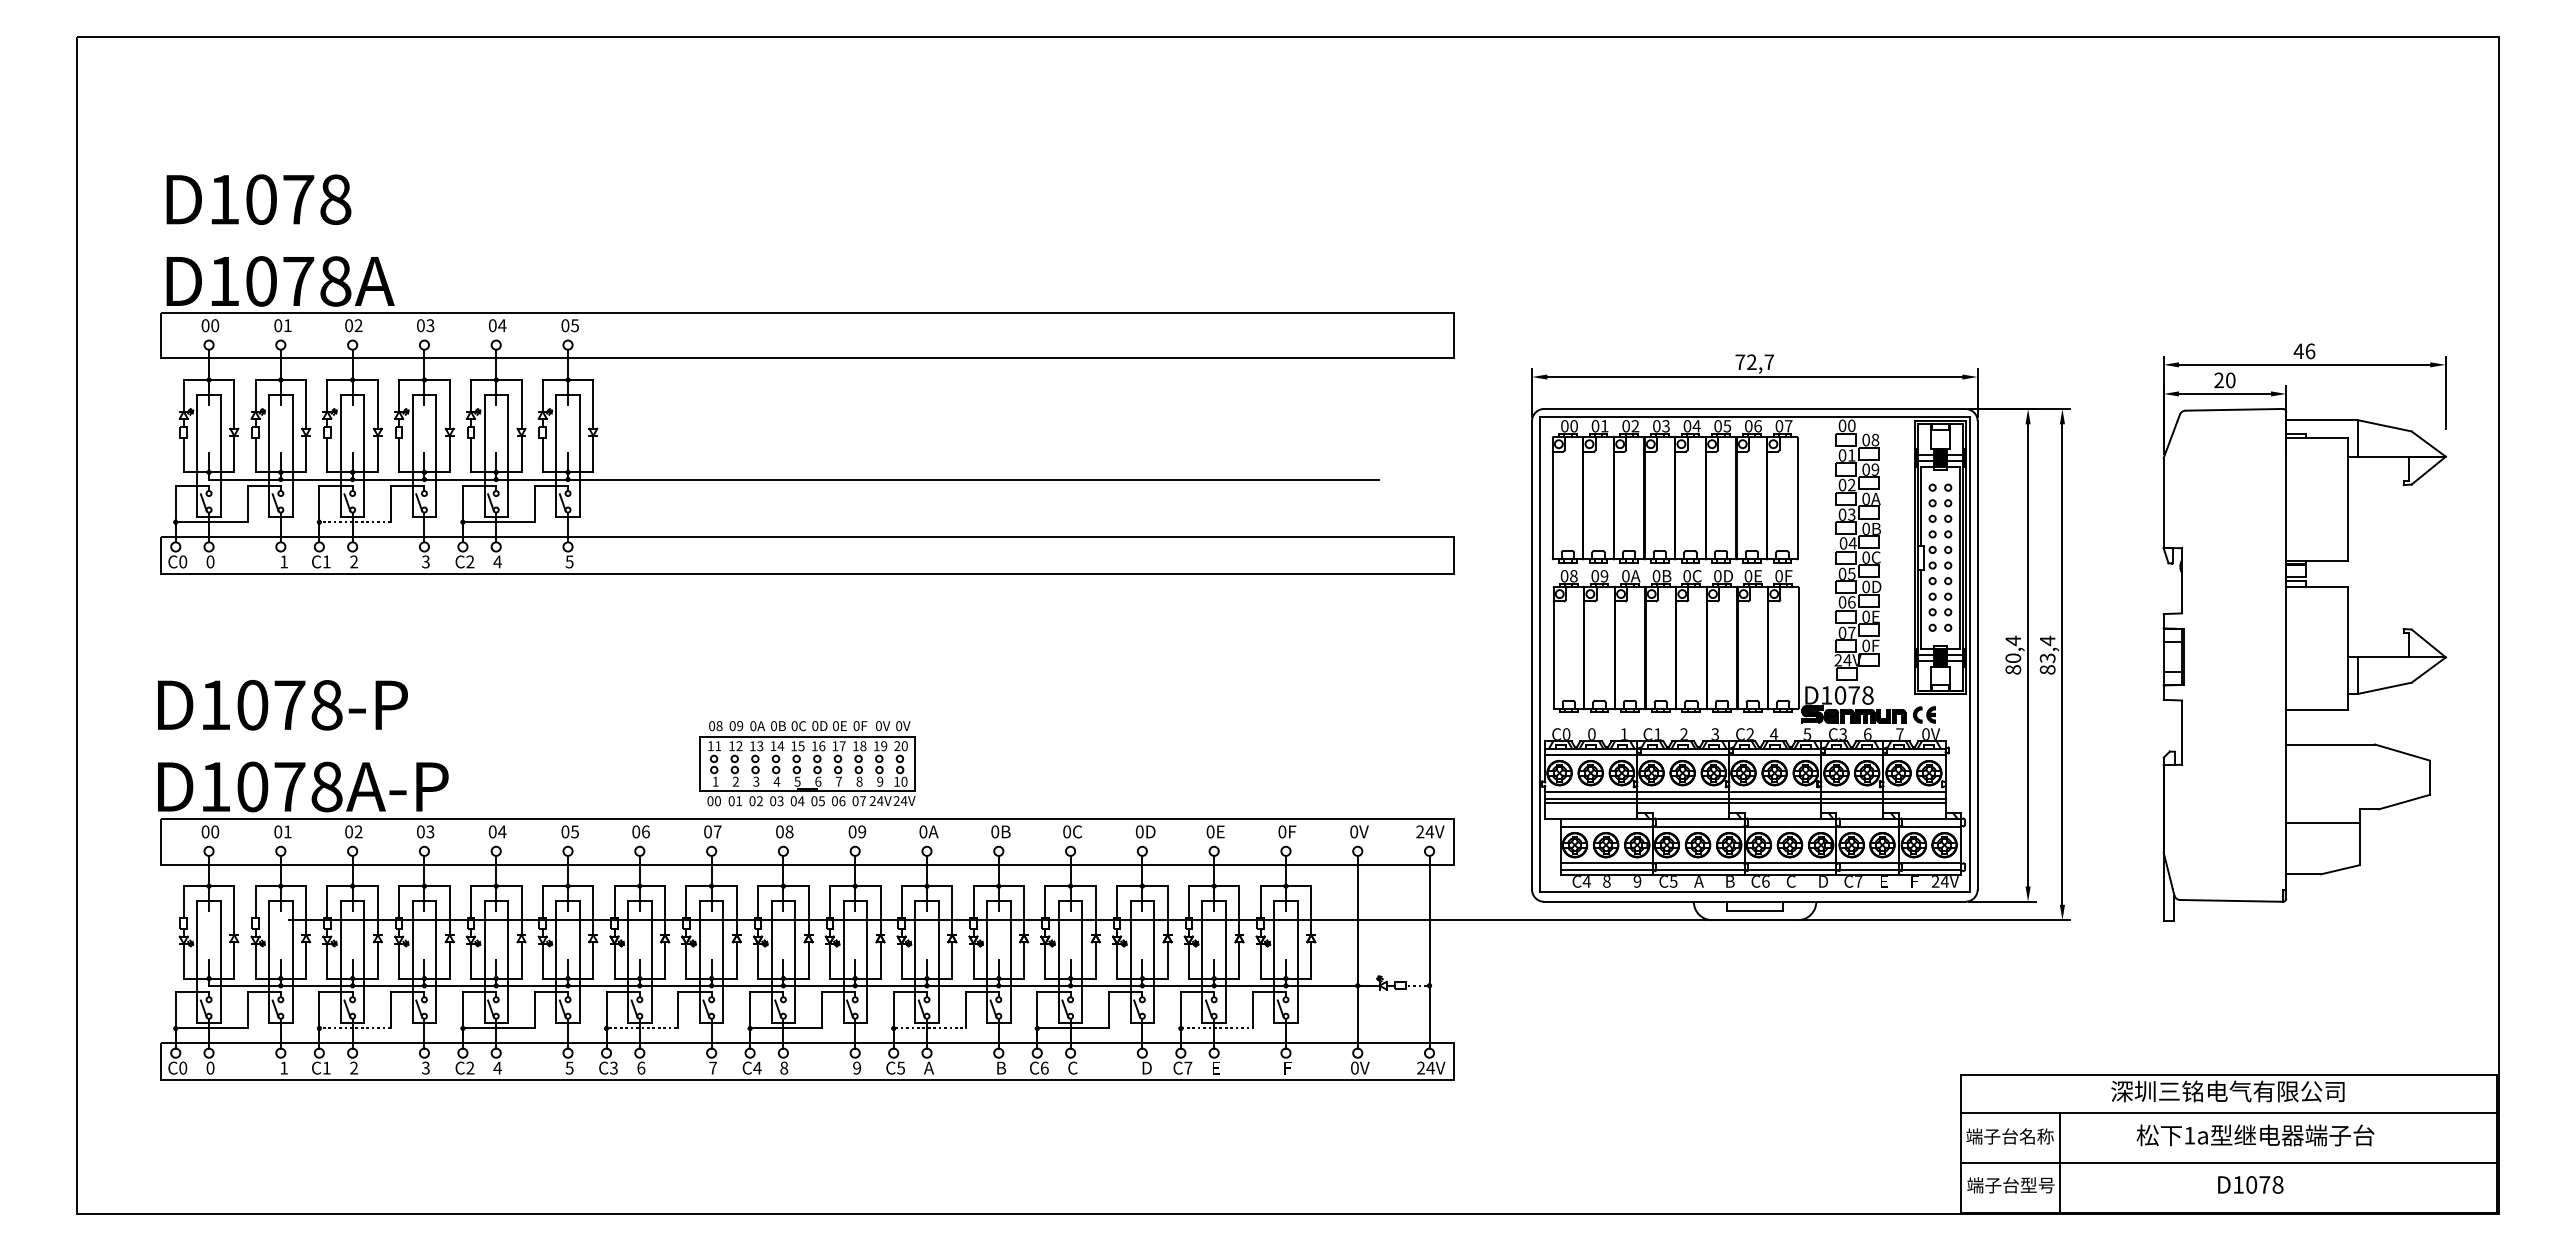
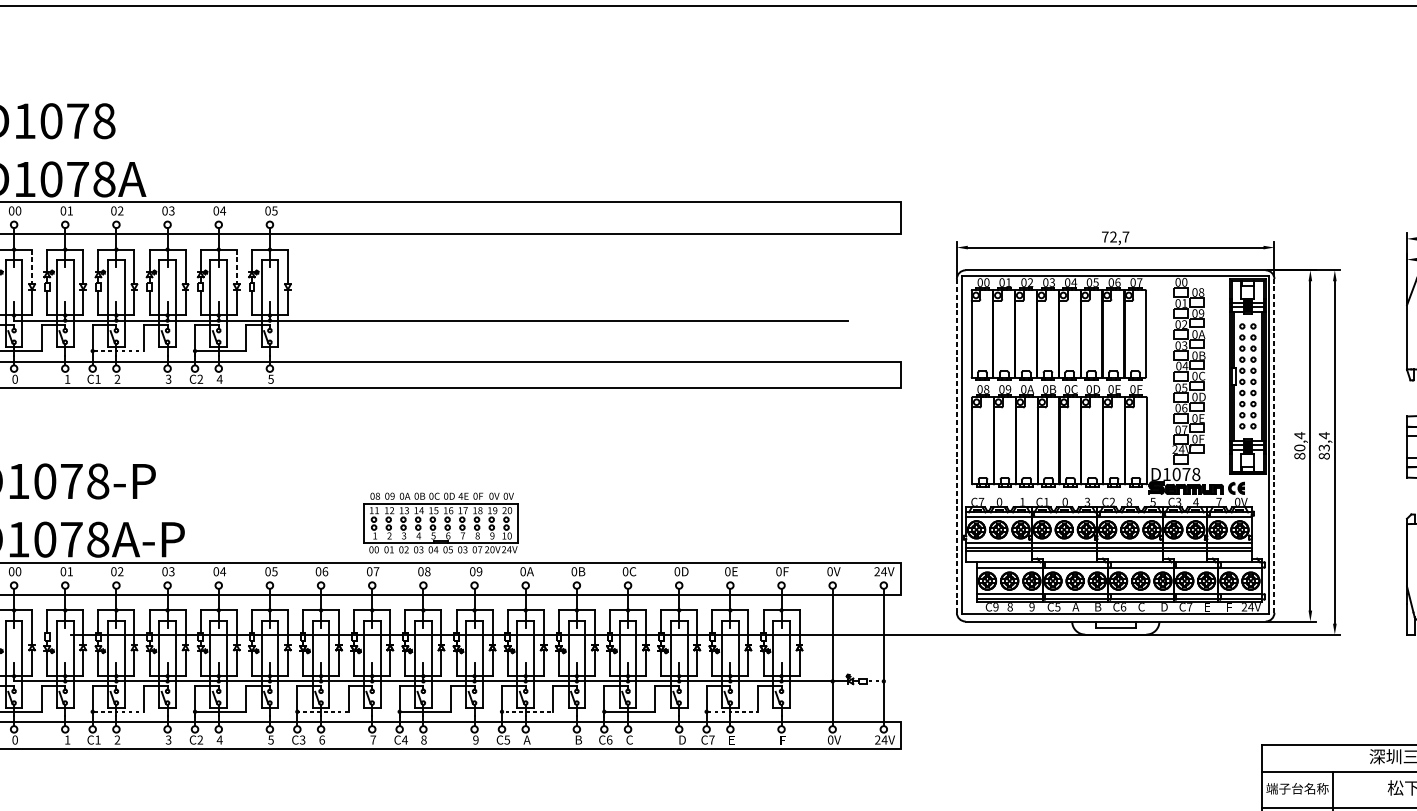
line: (234, 404) -> (32, 267), solid -> dashed
line: (521, 404) -> (236, 267), solid -> dashed
line: (1977, 654) -> (1274, 445), solid -> dashed
line: (1532, 655) -> (957, 446), solid -> dashed
text: (835, 726) -> (460, 496), 0E -> 4E
text: (1566, 733) -> (981, 501), C0 -> C7
text: (1683, 733) -> (1064, 501), 2 -> 0
text: (1773, 733) -> (1128, 501), 4 -> 8
text: (1867, 733) -> (1195, 501), 6 -> 4
text: (842, 801) -> (465, 550), 06 -> 03
text: (880, 801) -> (492, 550), 24V -> 20V
text: (1586, 881) -> (995, 607), C4 -> C9

